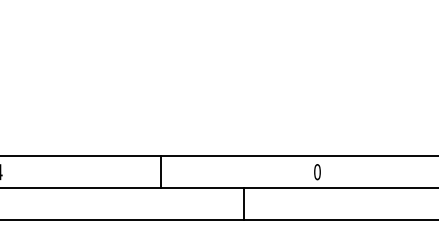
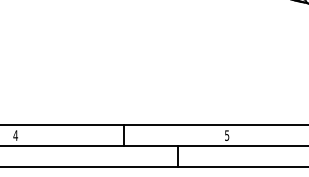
text: (317, 171) -> (227, 135), 0 -> 5

